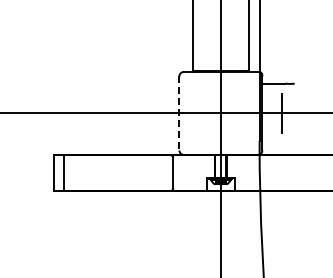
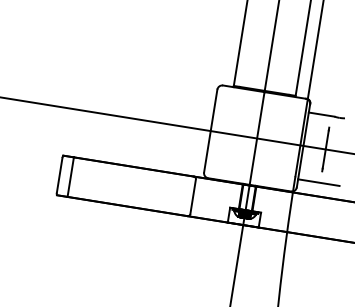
line: (179, 113) -> (210, 131), dashed -> solid
line: (280, 143) -> (318, 182), added

